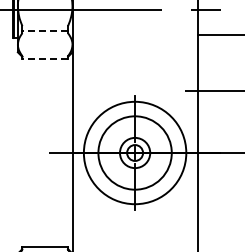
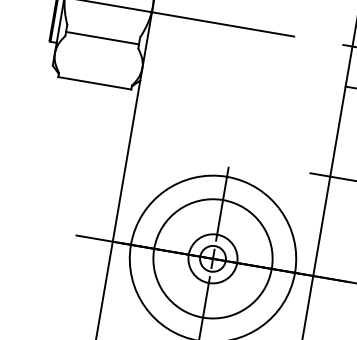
line: (45, 30) -> (103, 38), dashed -> solid
line: (45, 58) -> (95, 82), dashed -> solid

